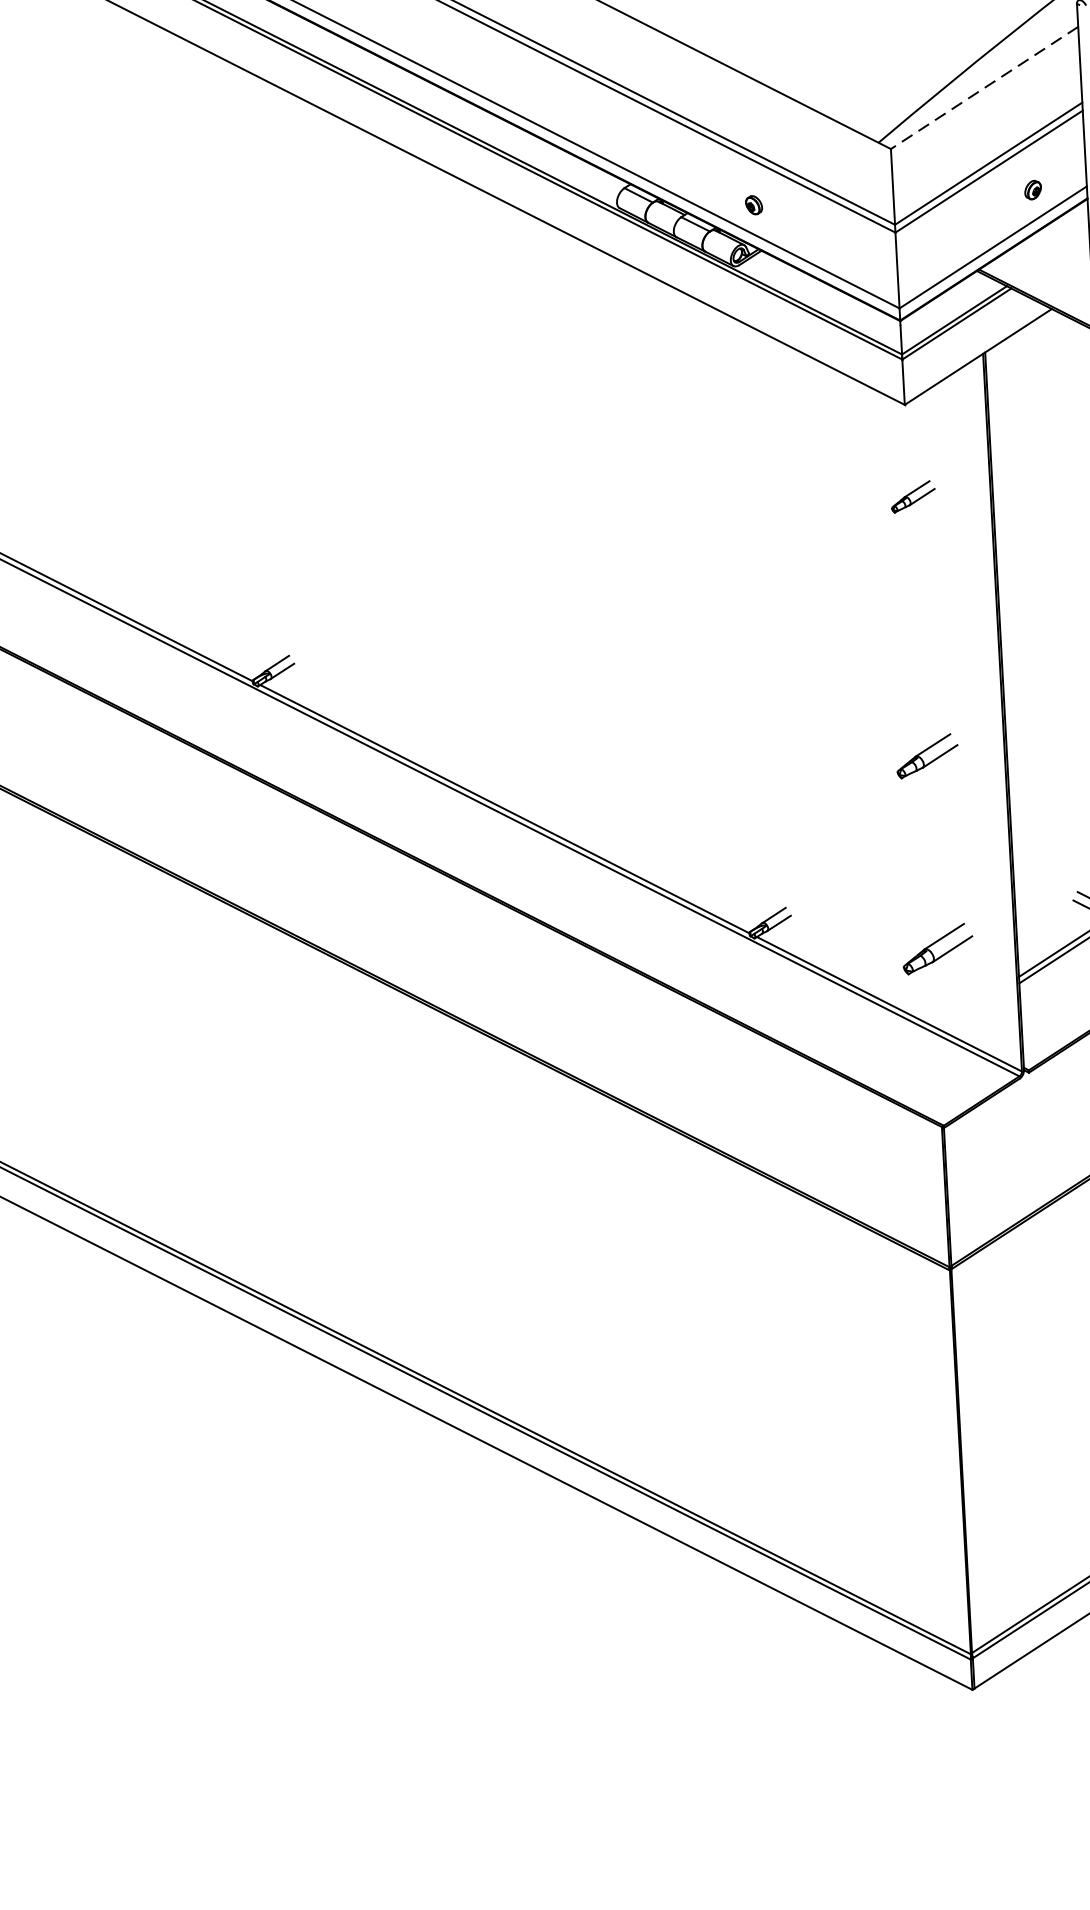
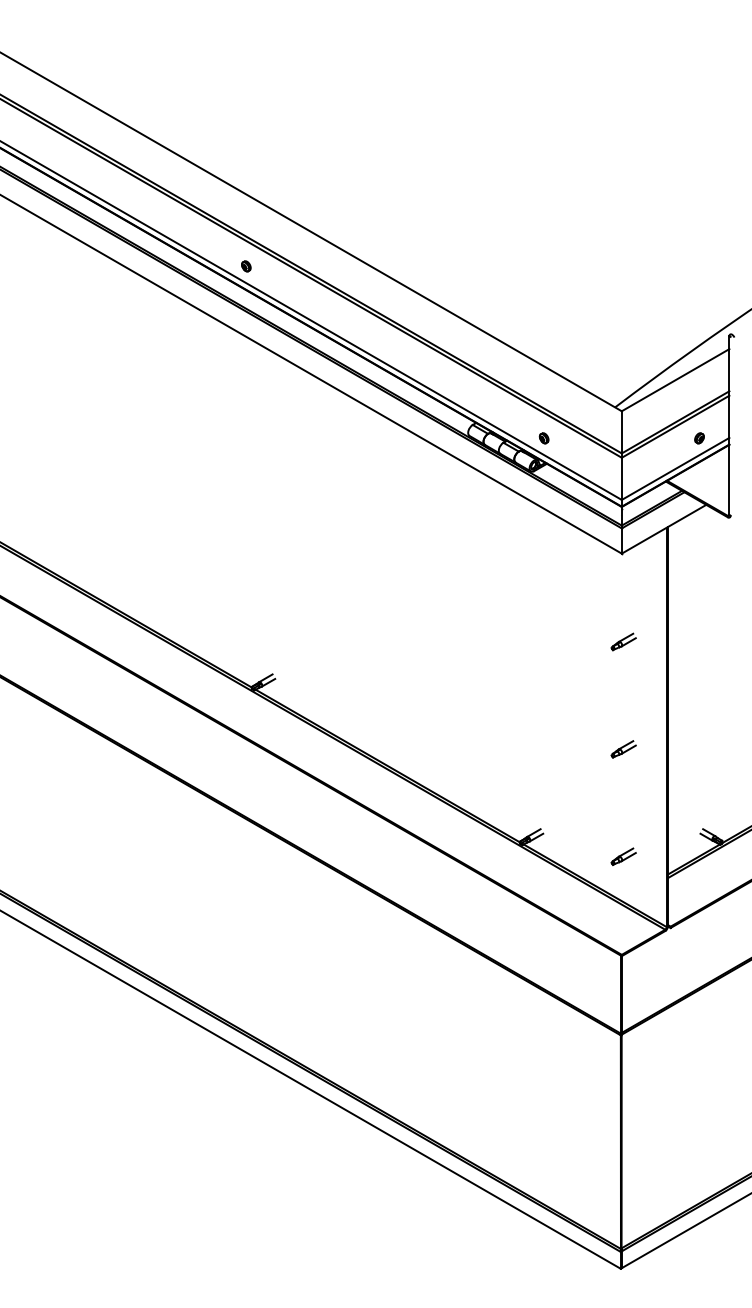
line: (984, 88) -> (675, 380), dashed -> solid
part: (912, 496) -> (623, 641), moved
part: (926, 756) -> (623, 749), size x0.71
part: (937, 948) -> (623, 856), size x0.62

